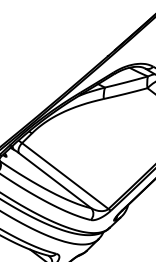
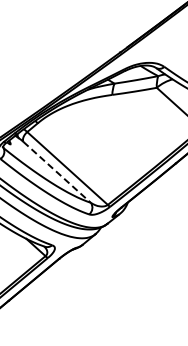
line: (55, 180) -> (57, 172), solid -> dashed

